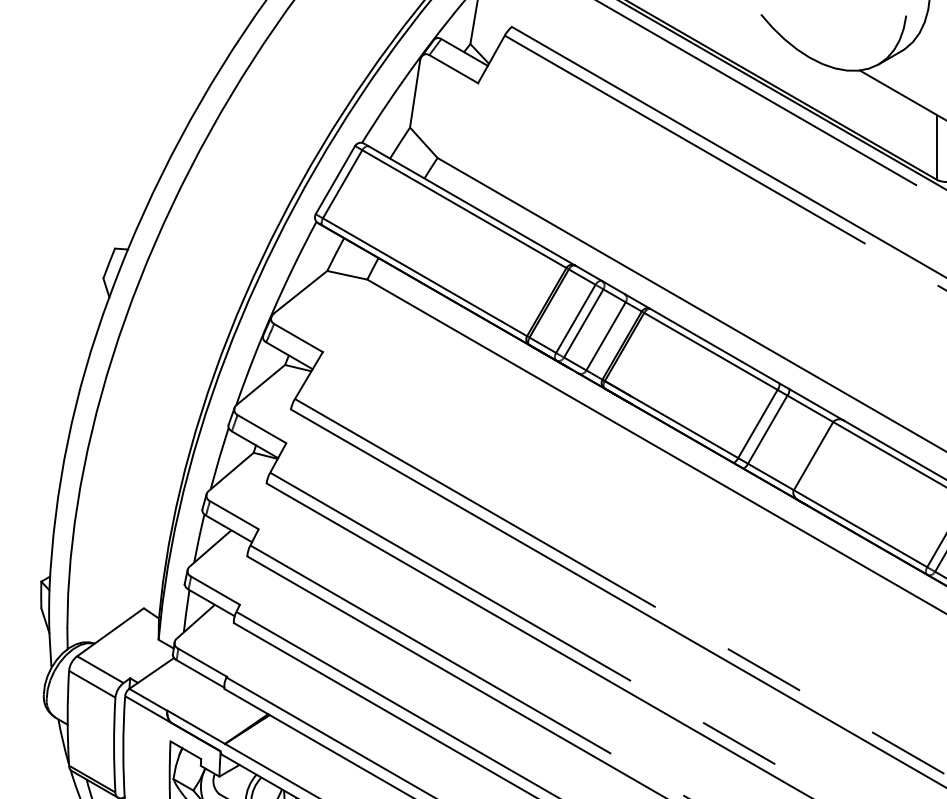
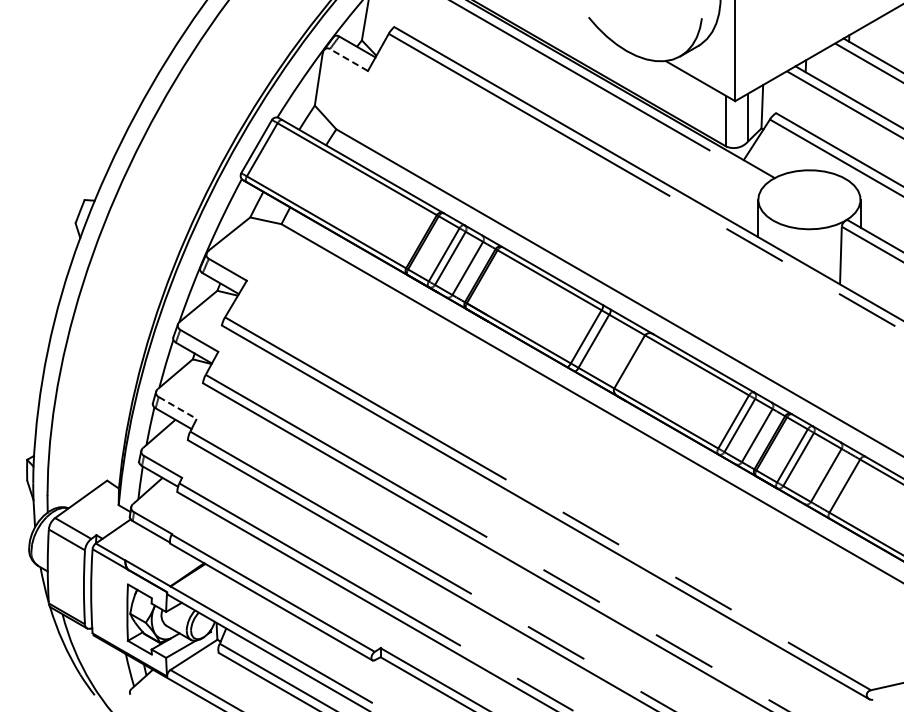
line: (453, 69) -> (348, 60), solid -> dashed
line: (233, 514) -> (177, 407), solid -> dashed

